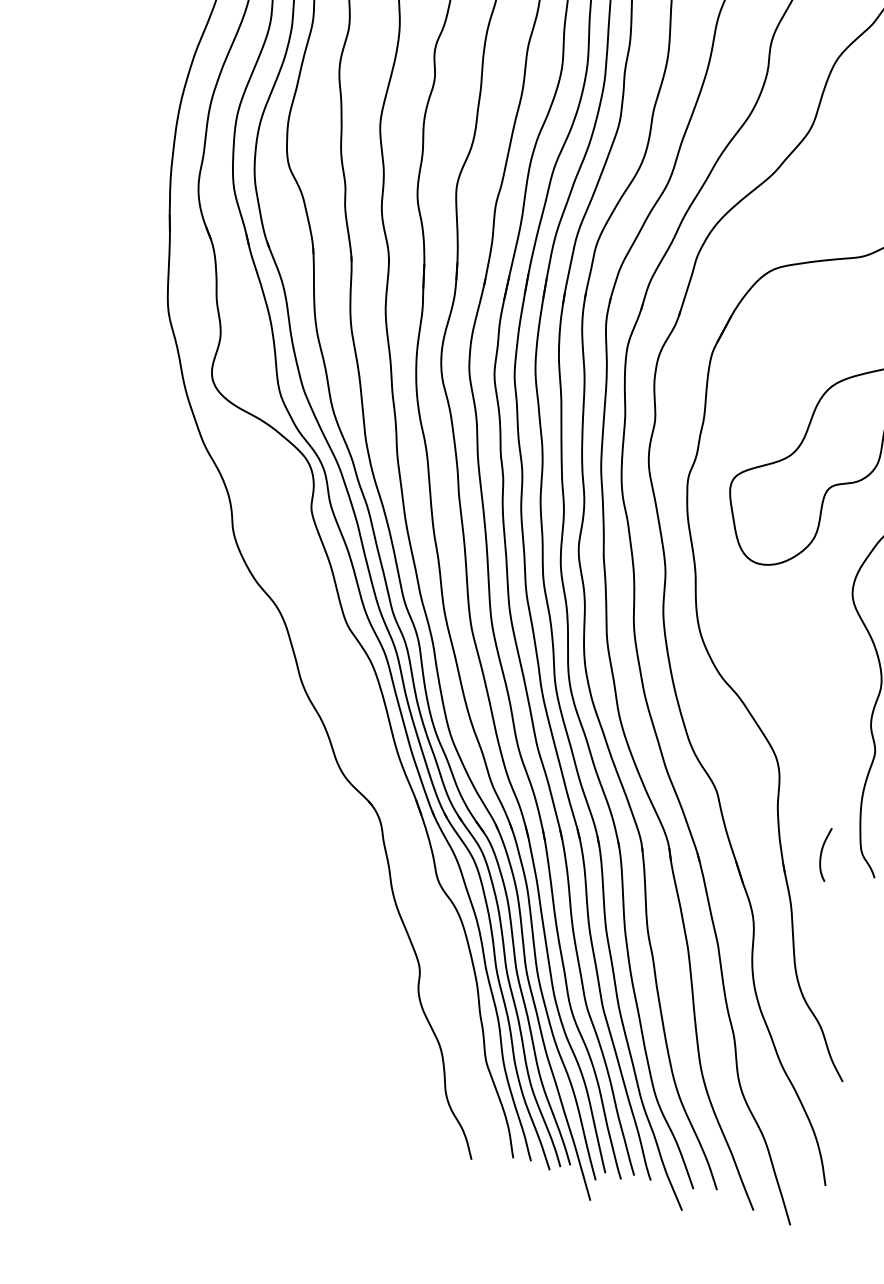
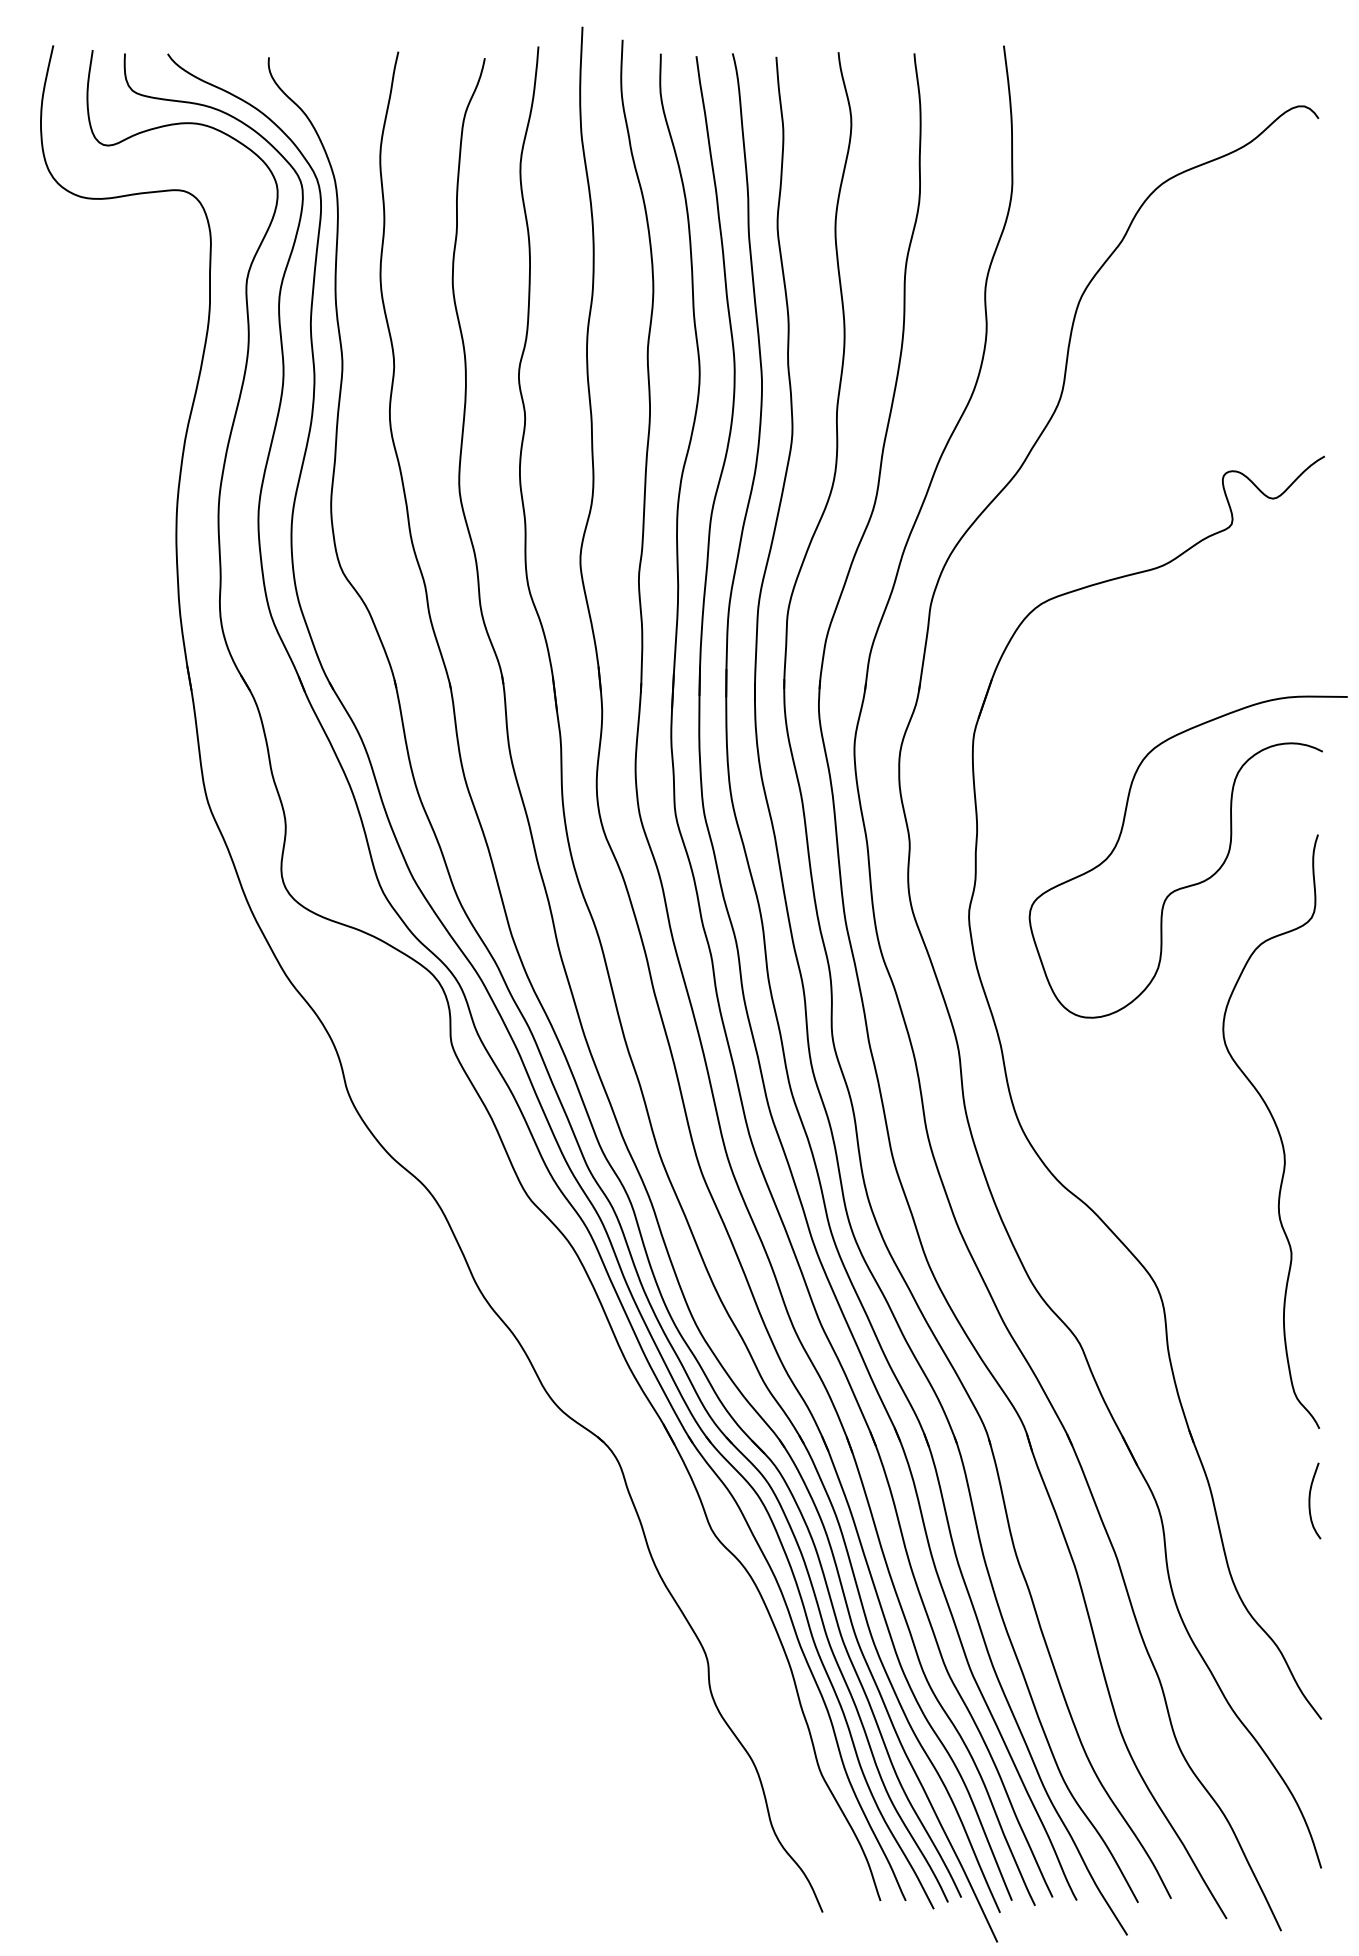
curve: (821, 853) -> (1310, 1500), moved

